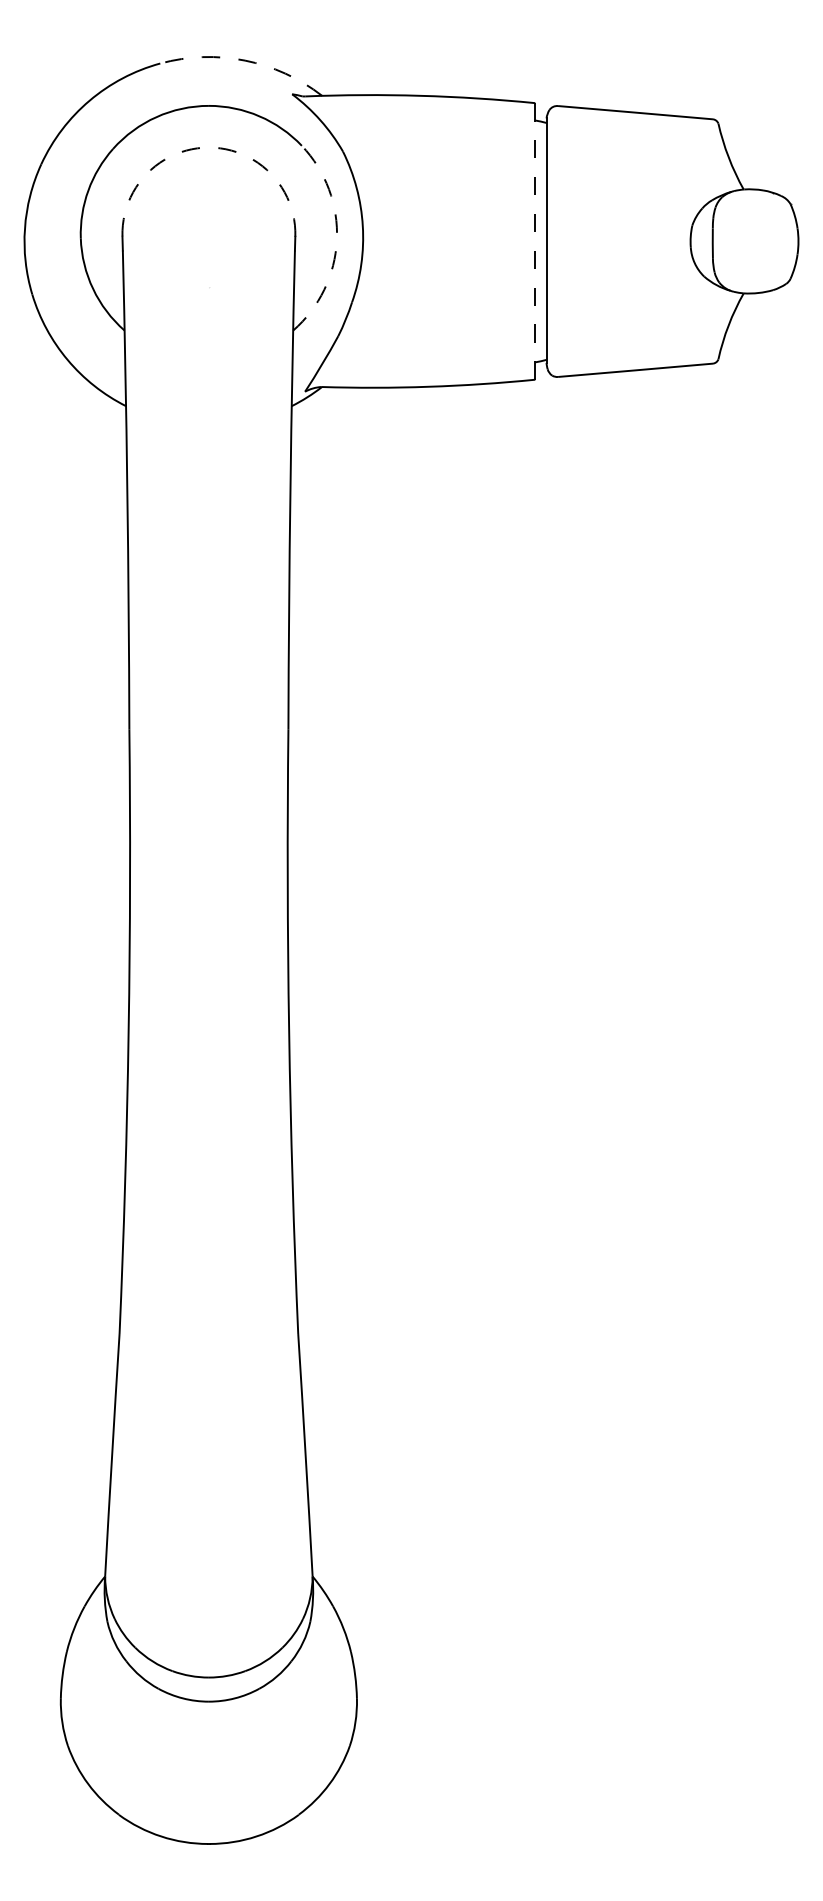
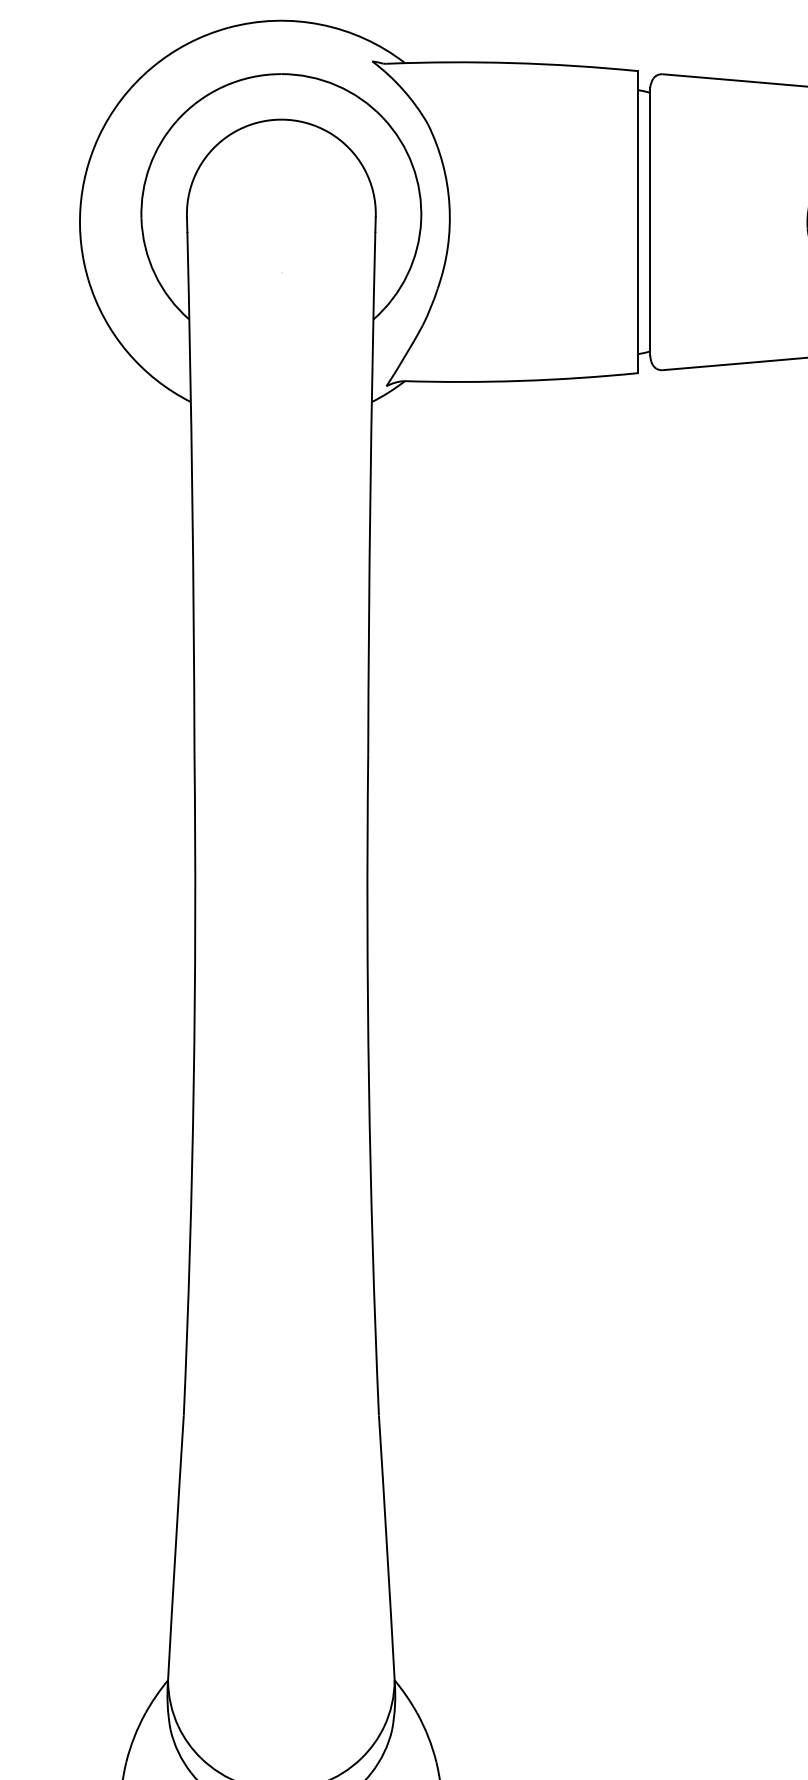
arc: (245, 60) -> (321, 24), dashed -> solid
arc: (208, 147) -> (280, 119), dashed -> solid
arc: (336, 240) -> (420, 221), dashed -> solid
line: (535, 241) -> (638, 222), dashed -> solid

